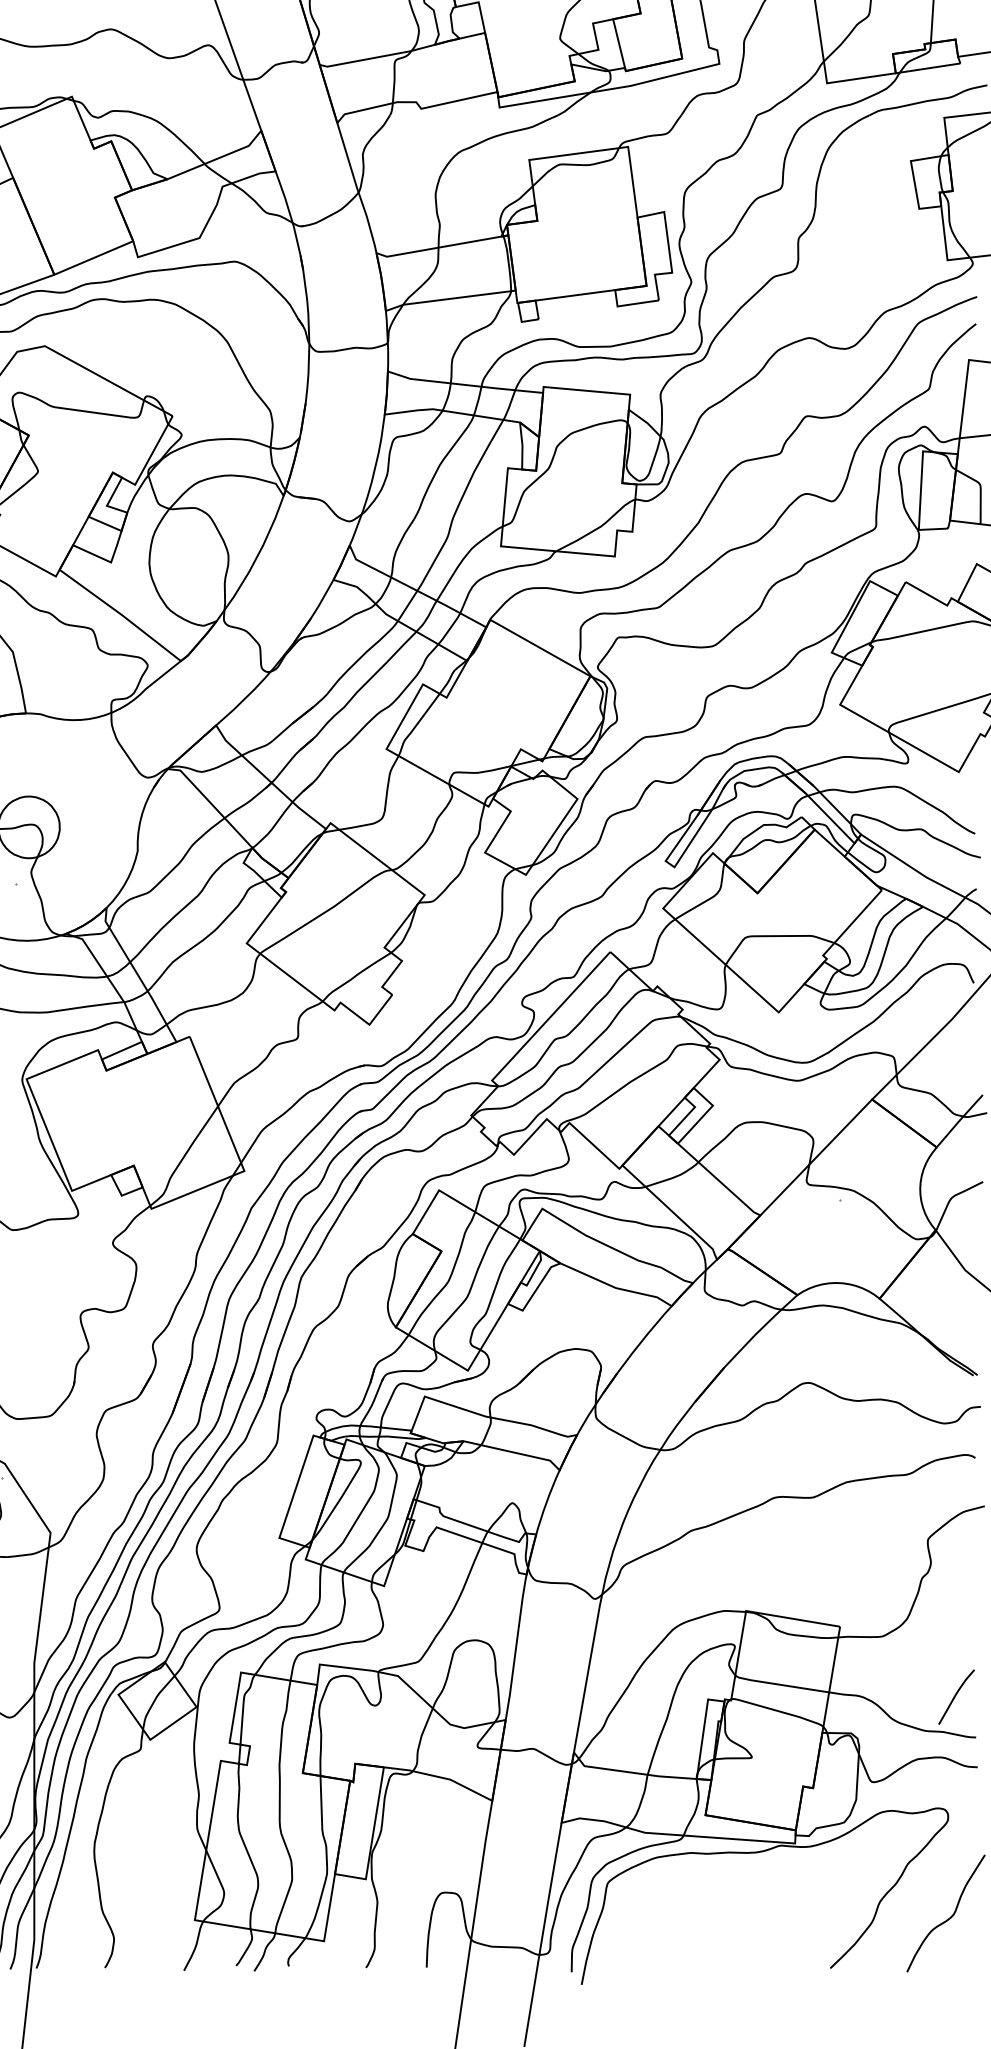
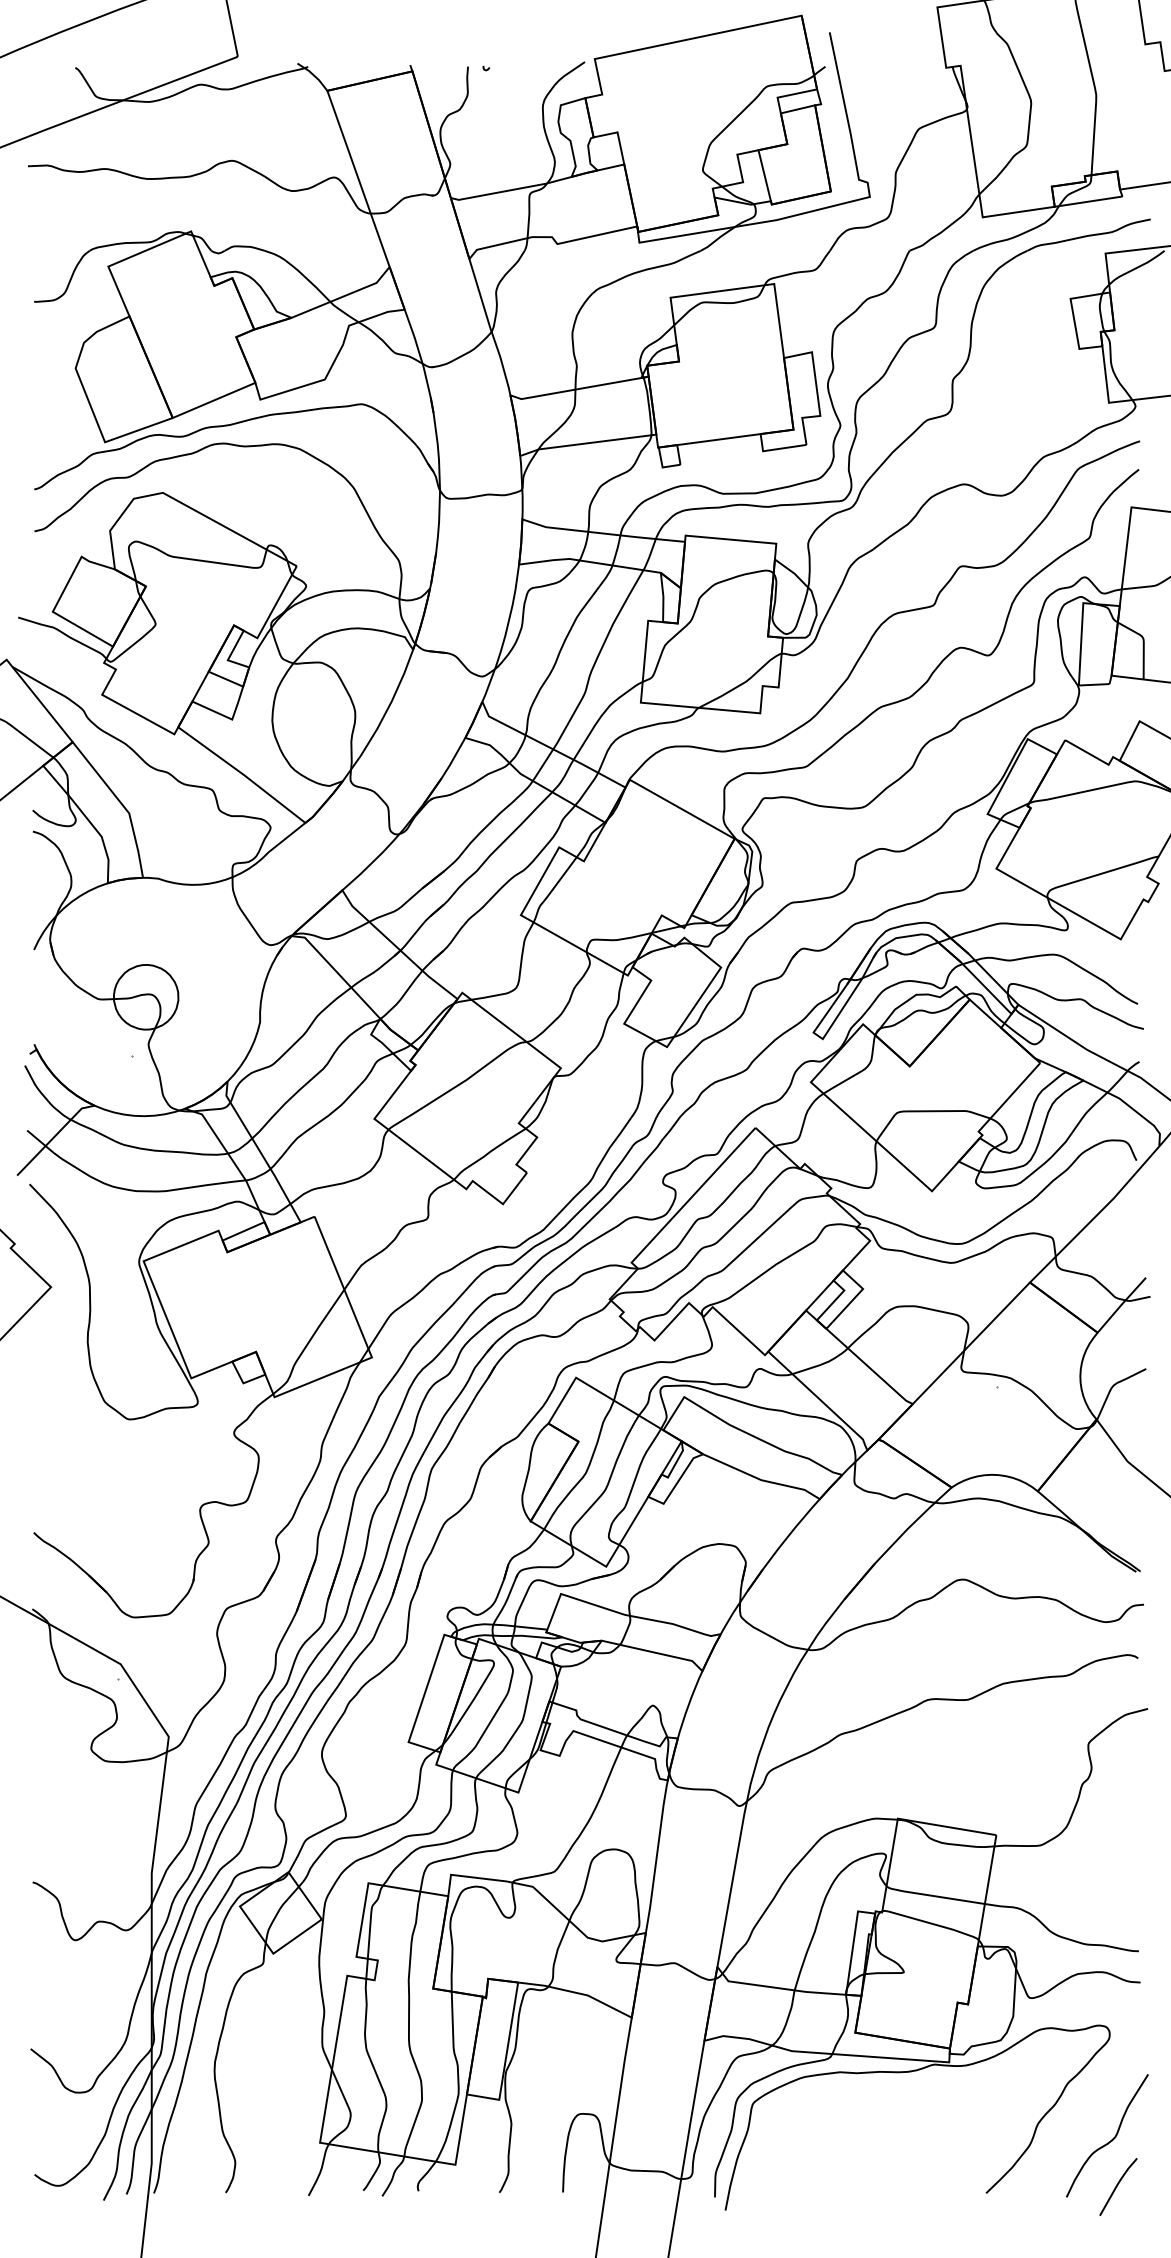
line: (956, 1695) -> (1118, 2185), moved

